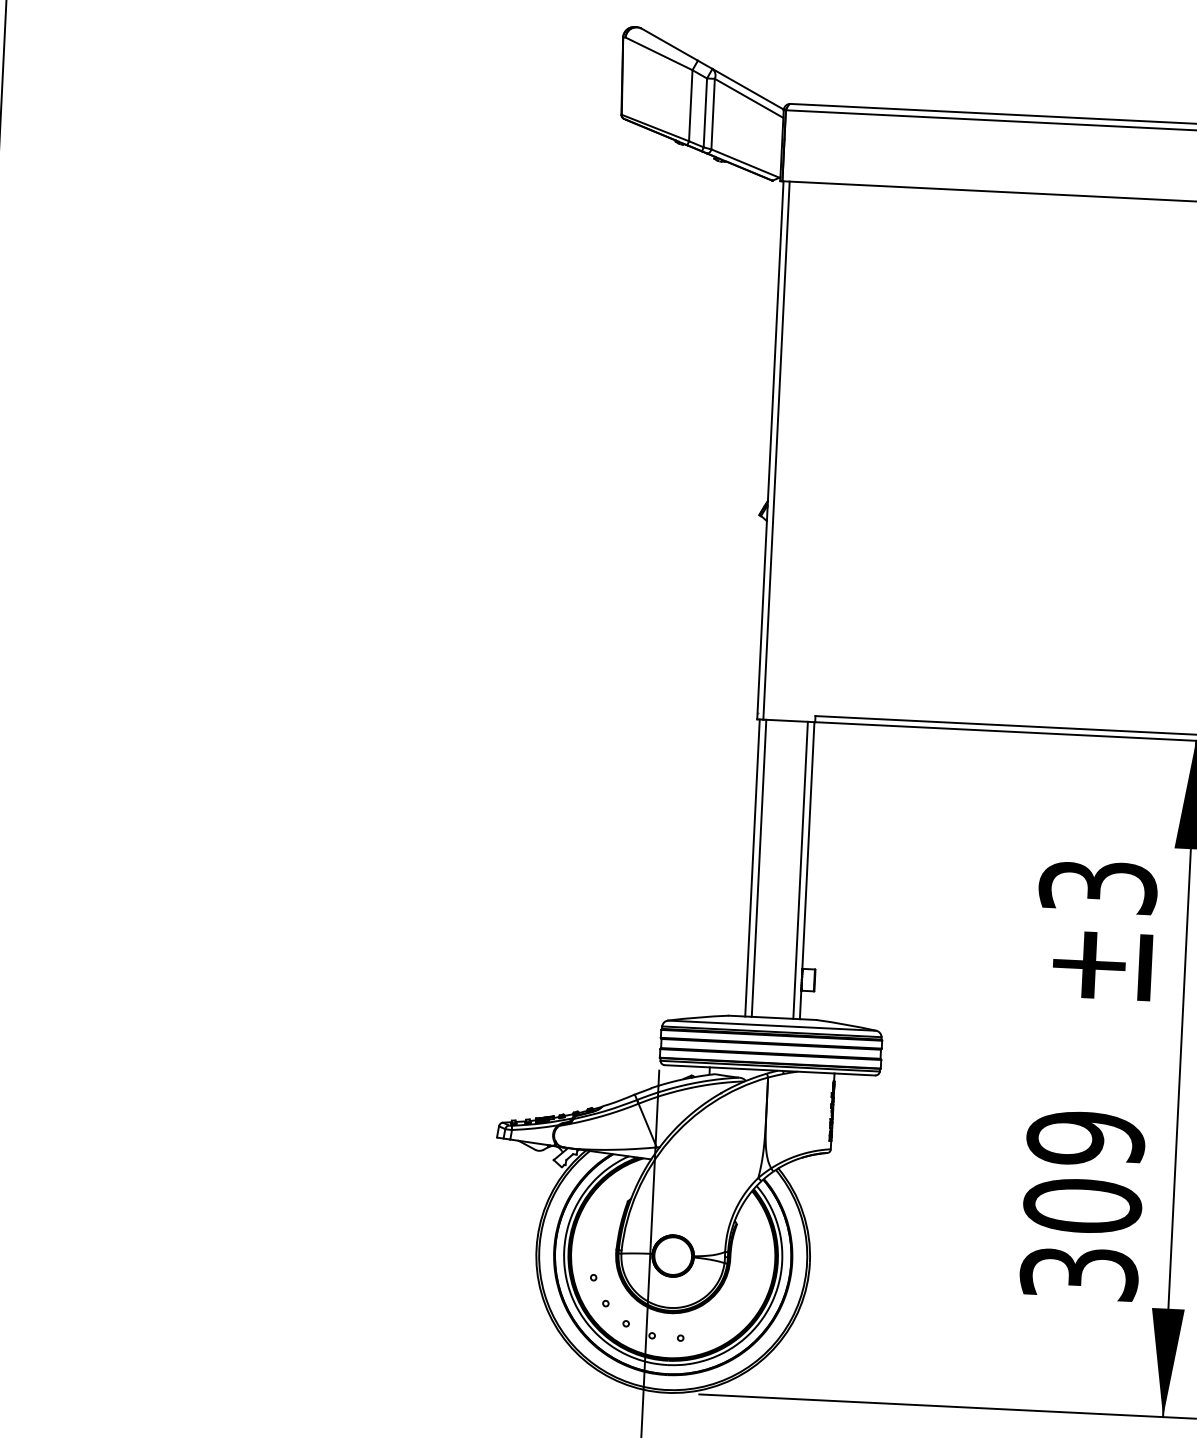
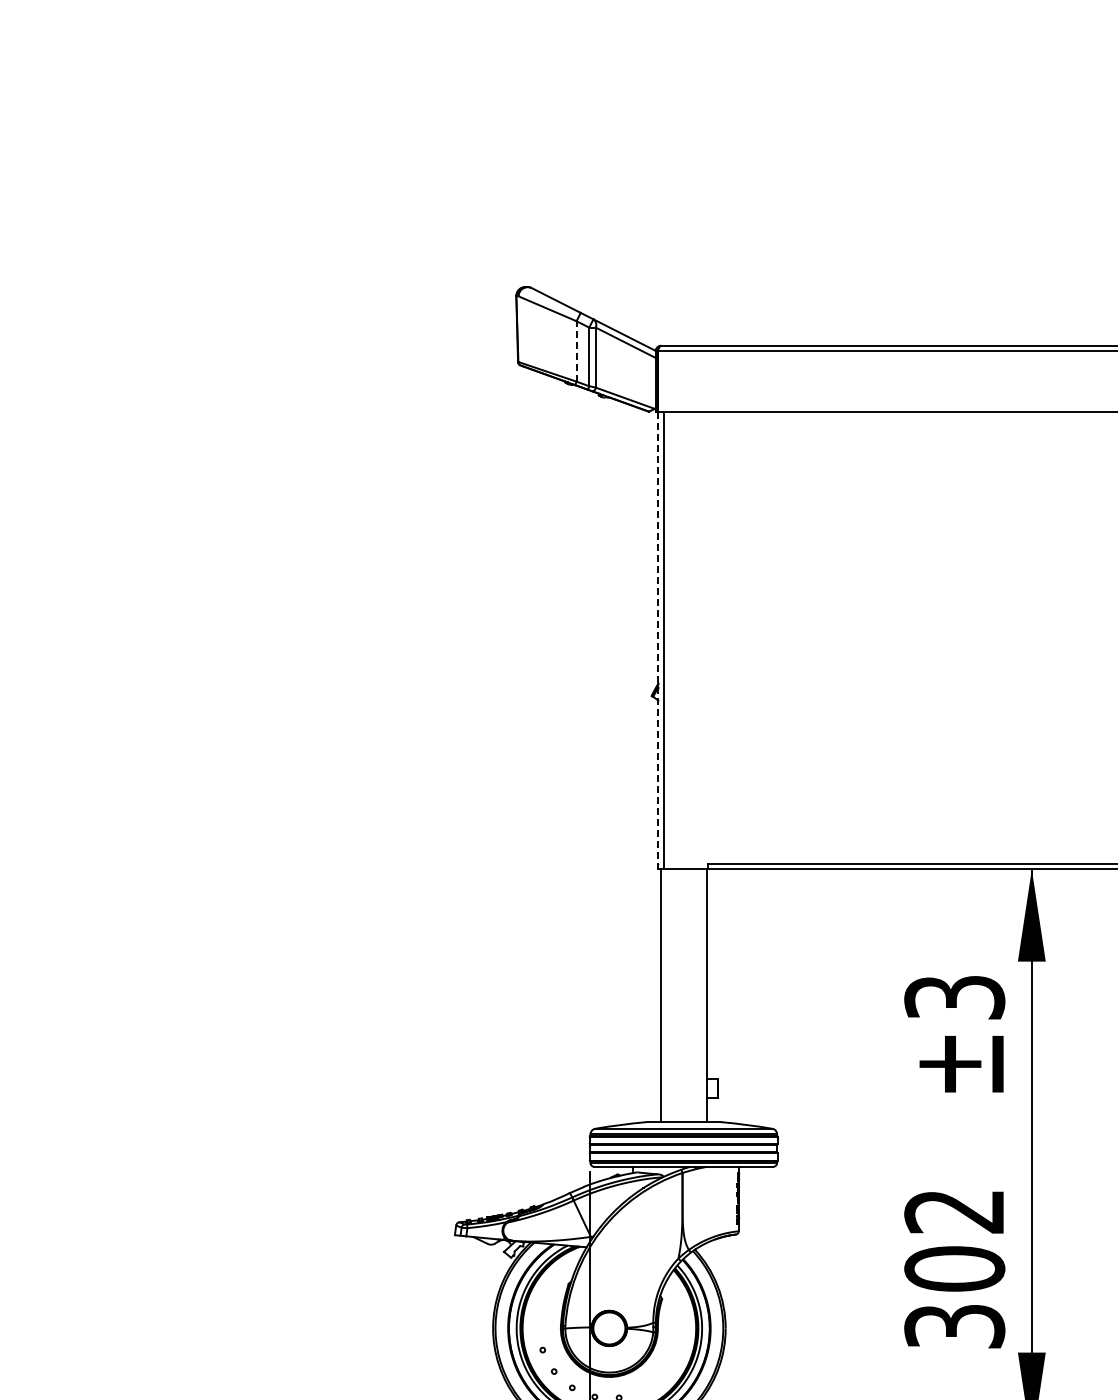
line: (690, 104) -> (576, 350), solid -> dashed
line: (770, 450) -> (658, 640), solid -> dashed
line: (759, 867) -> (666, 995), removed
line: (800, 869) -> (701, 995), removed
text: (1085, 1138) -> (954, 1211), 309 -> 302

